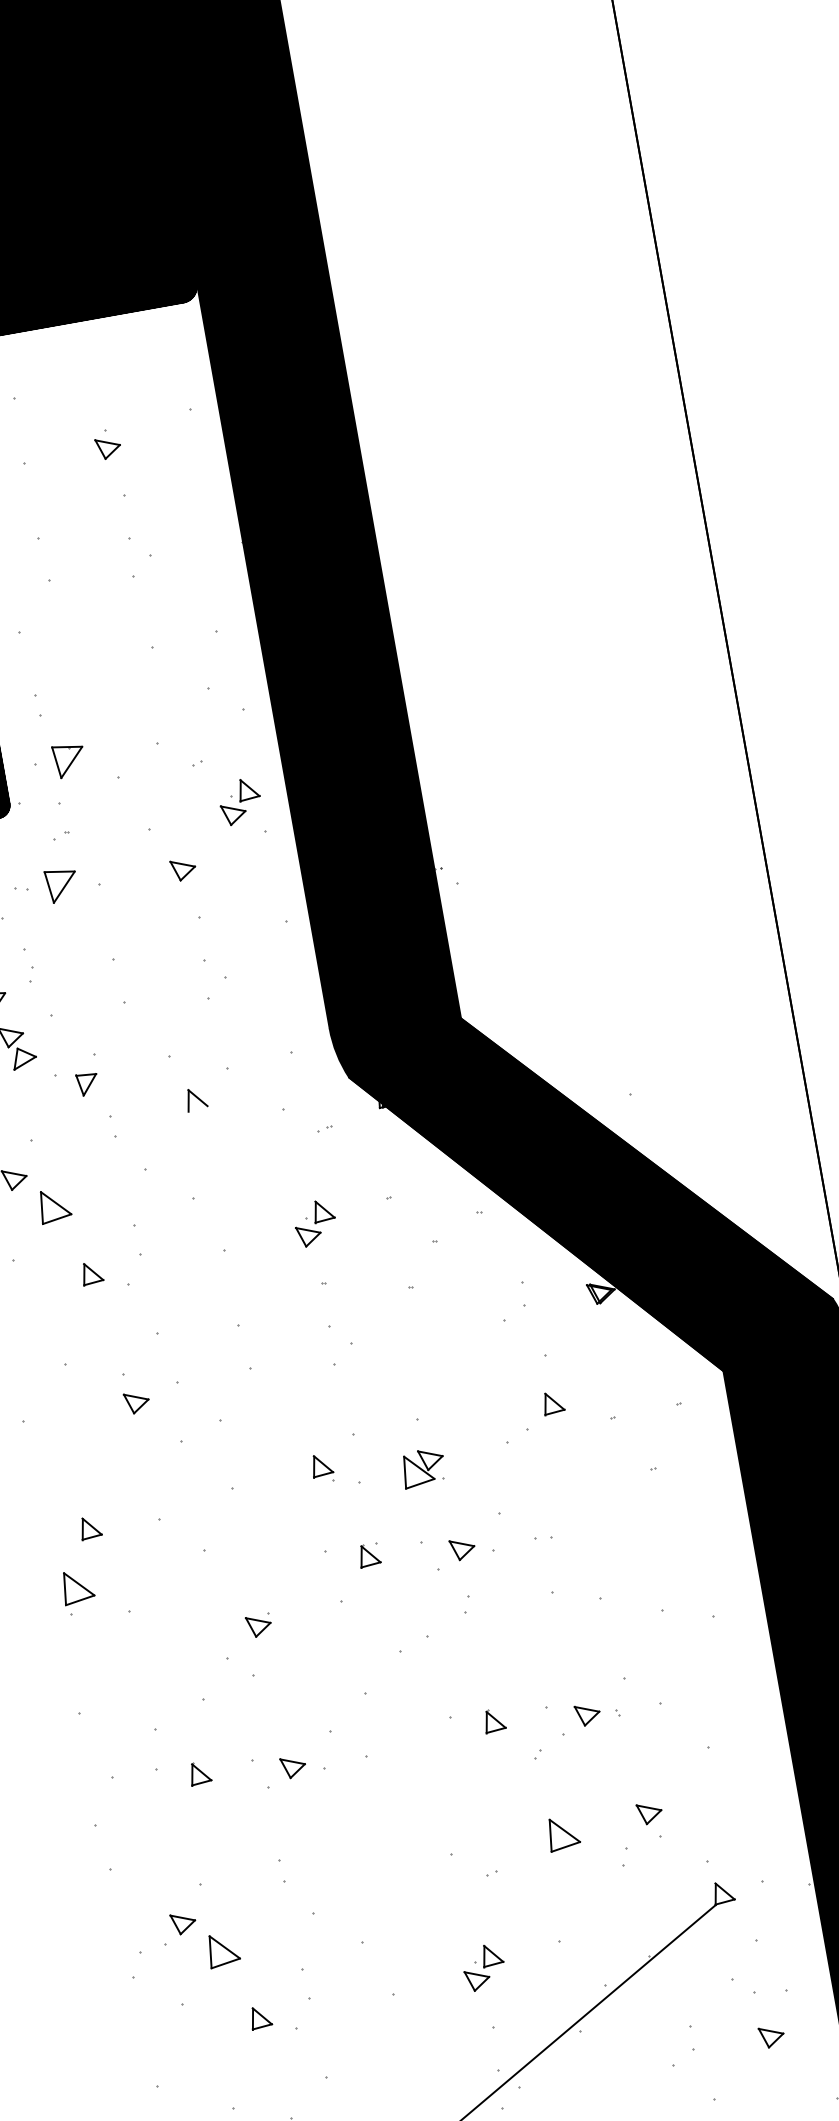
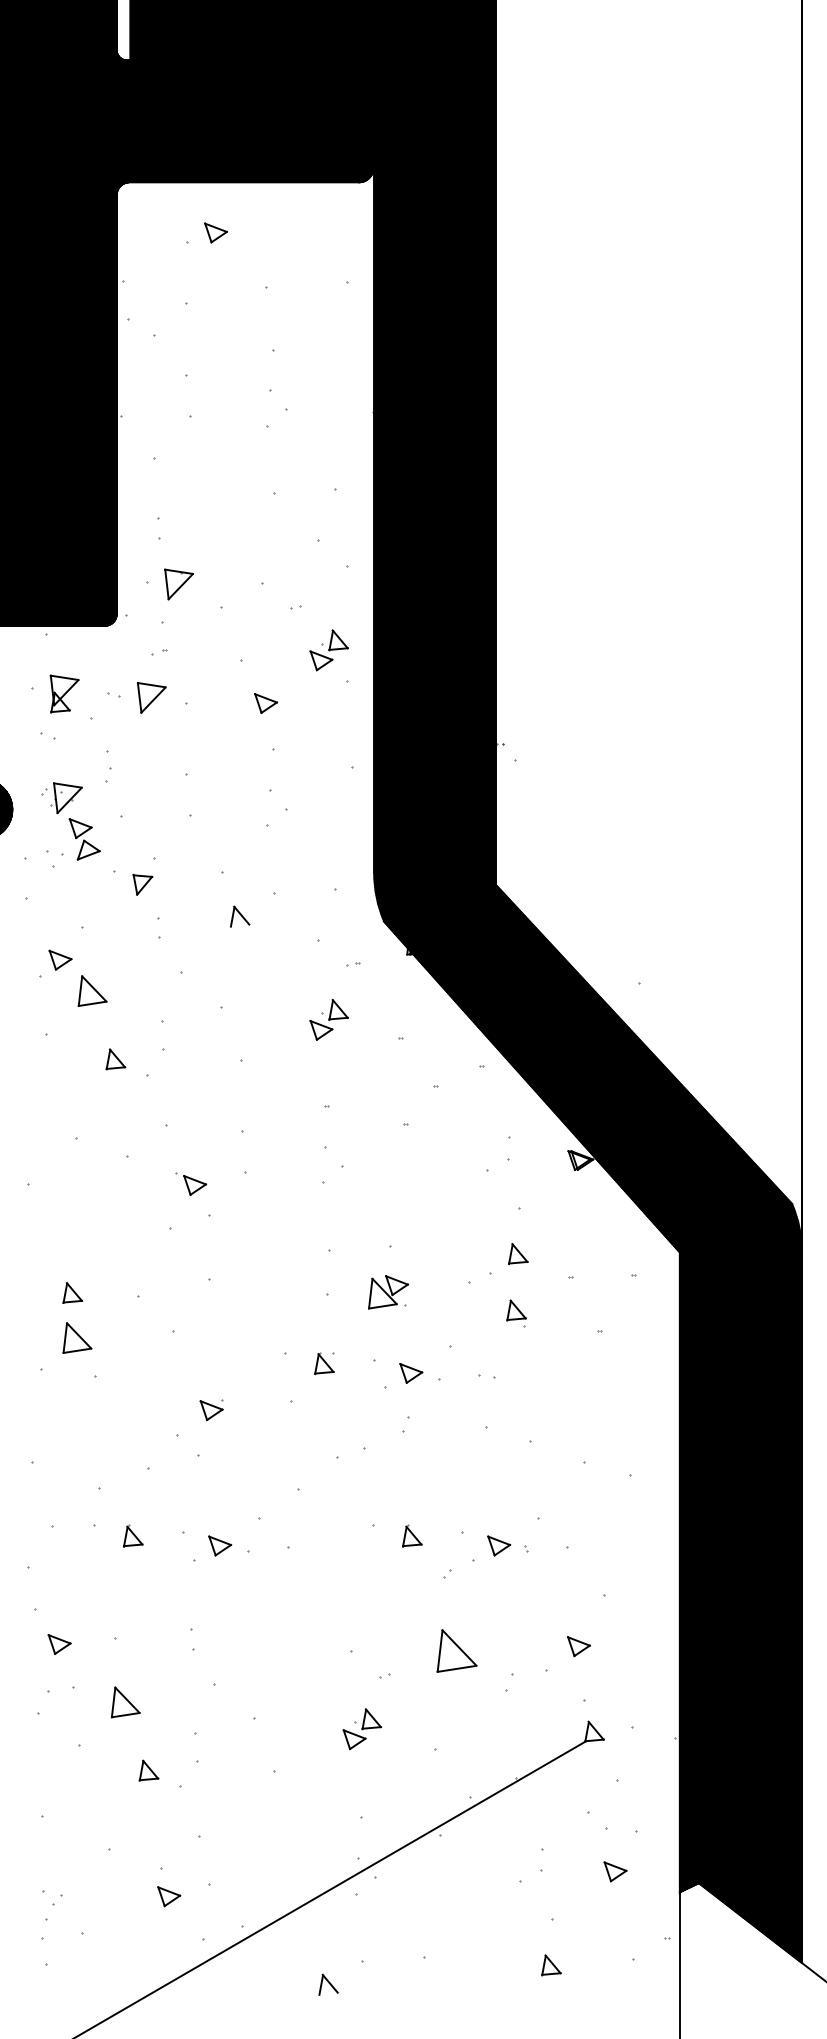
part: (107, 447) -> (215, 232), moved
part: (314, 1223) -> (328, 1019), moved
part: (137, 1402) -> (195, 1185), moved
part: (322, 1468) -> (516, 1313), moved
part: (77, 1586) -> (77, 1337), moved
part: (649, 1813) -> (578, 1646), moved
part: (563, 1832) -> (457, 1650), size x1.4
part: (183, 1923) -> (59, 1644), moved
part: (484, 1967) -> (362, 1729), moved

